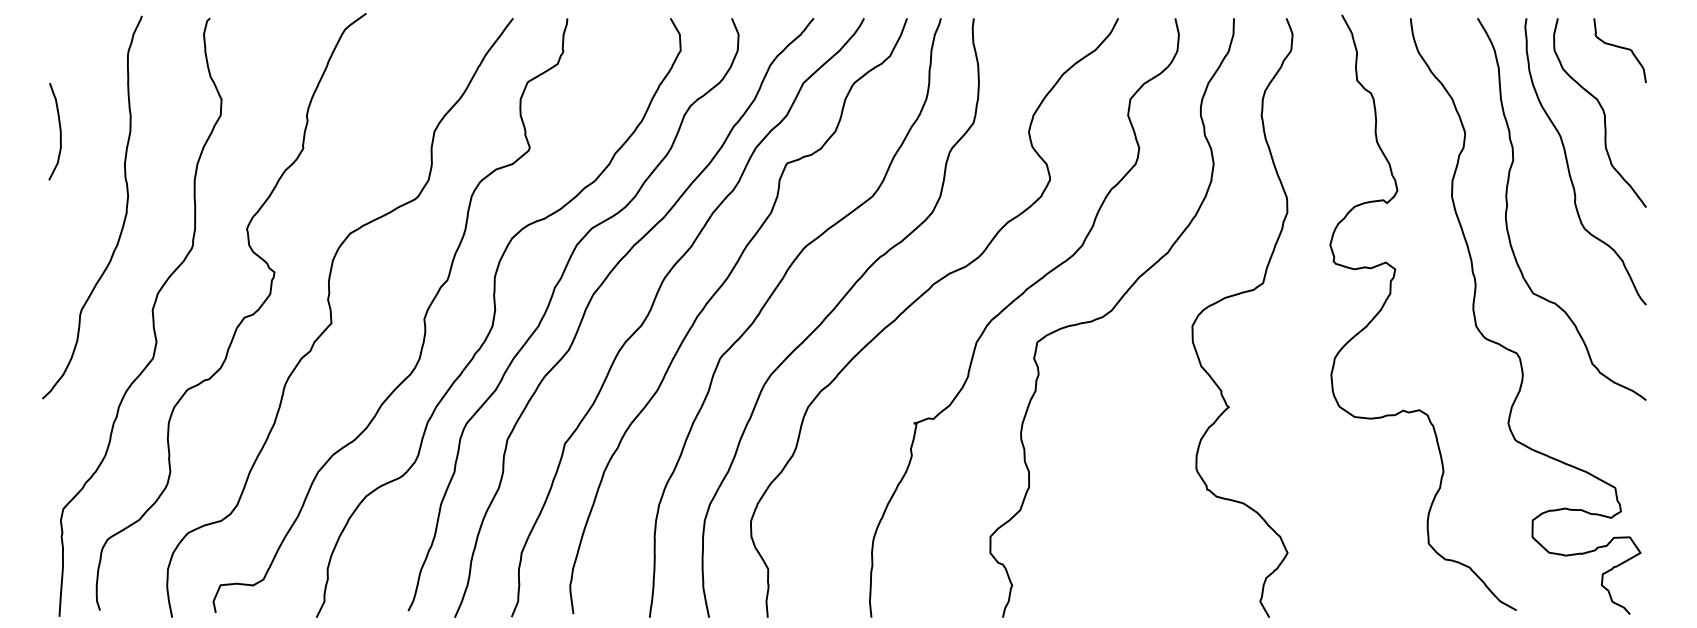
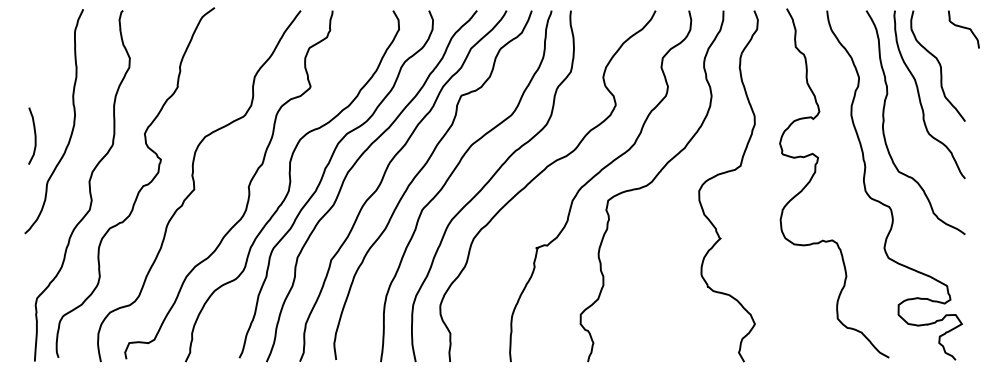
curve: (1619, 48) -> (963, 28), moved
curve: (58, 130) -> (34, 135), moved

